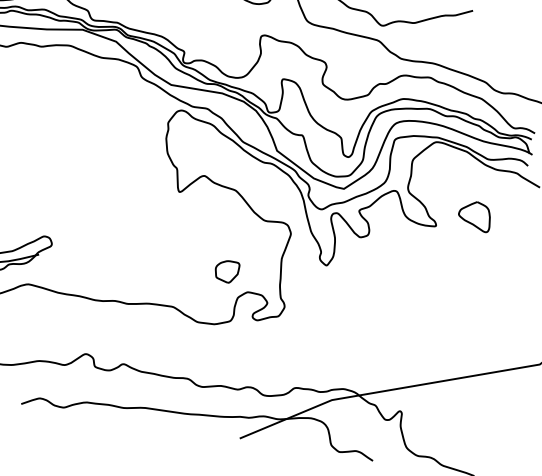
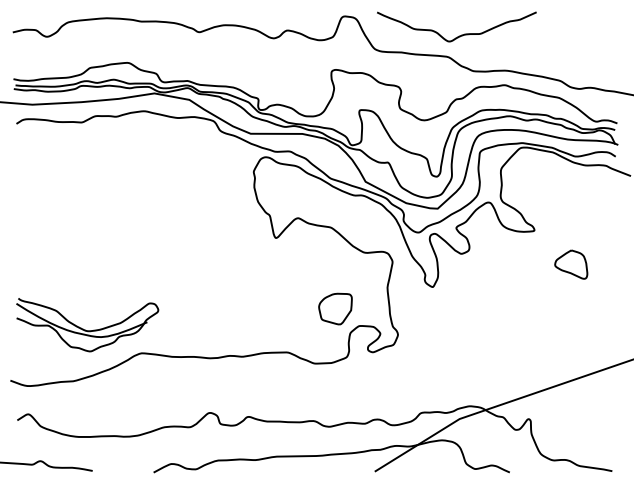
part: (475, 216) -> (571, 264), moved
part: (227, 271) -> (335, 308), size x1.43

